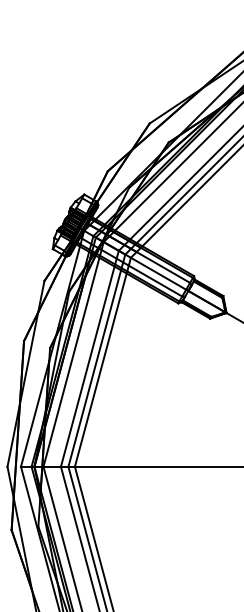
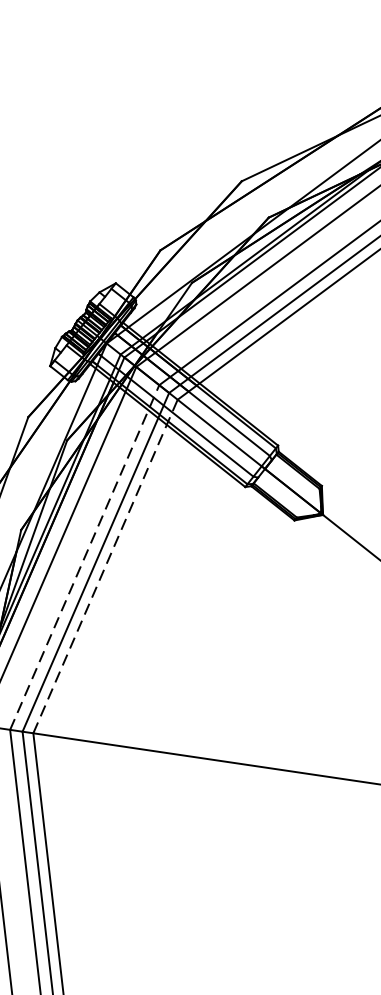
line: (89, 358) -> (84, 556), solid -> dashed
line: (103, 361) -> (106, 565), solid -> dashed

